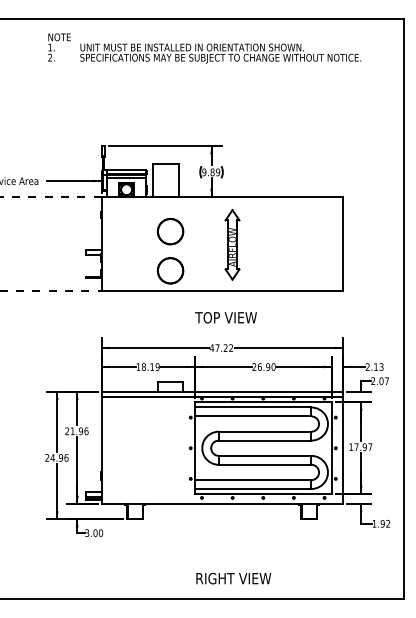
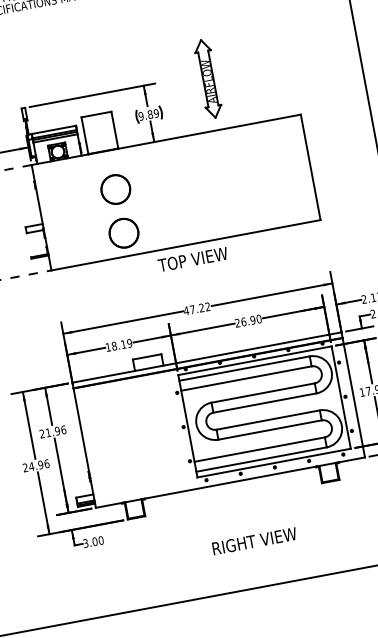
part: (232, 244) -> (208, 78), moved
text: (225, 317) -> (192, 259), moved
text: (233, 578) -> (254, 541), moved

